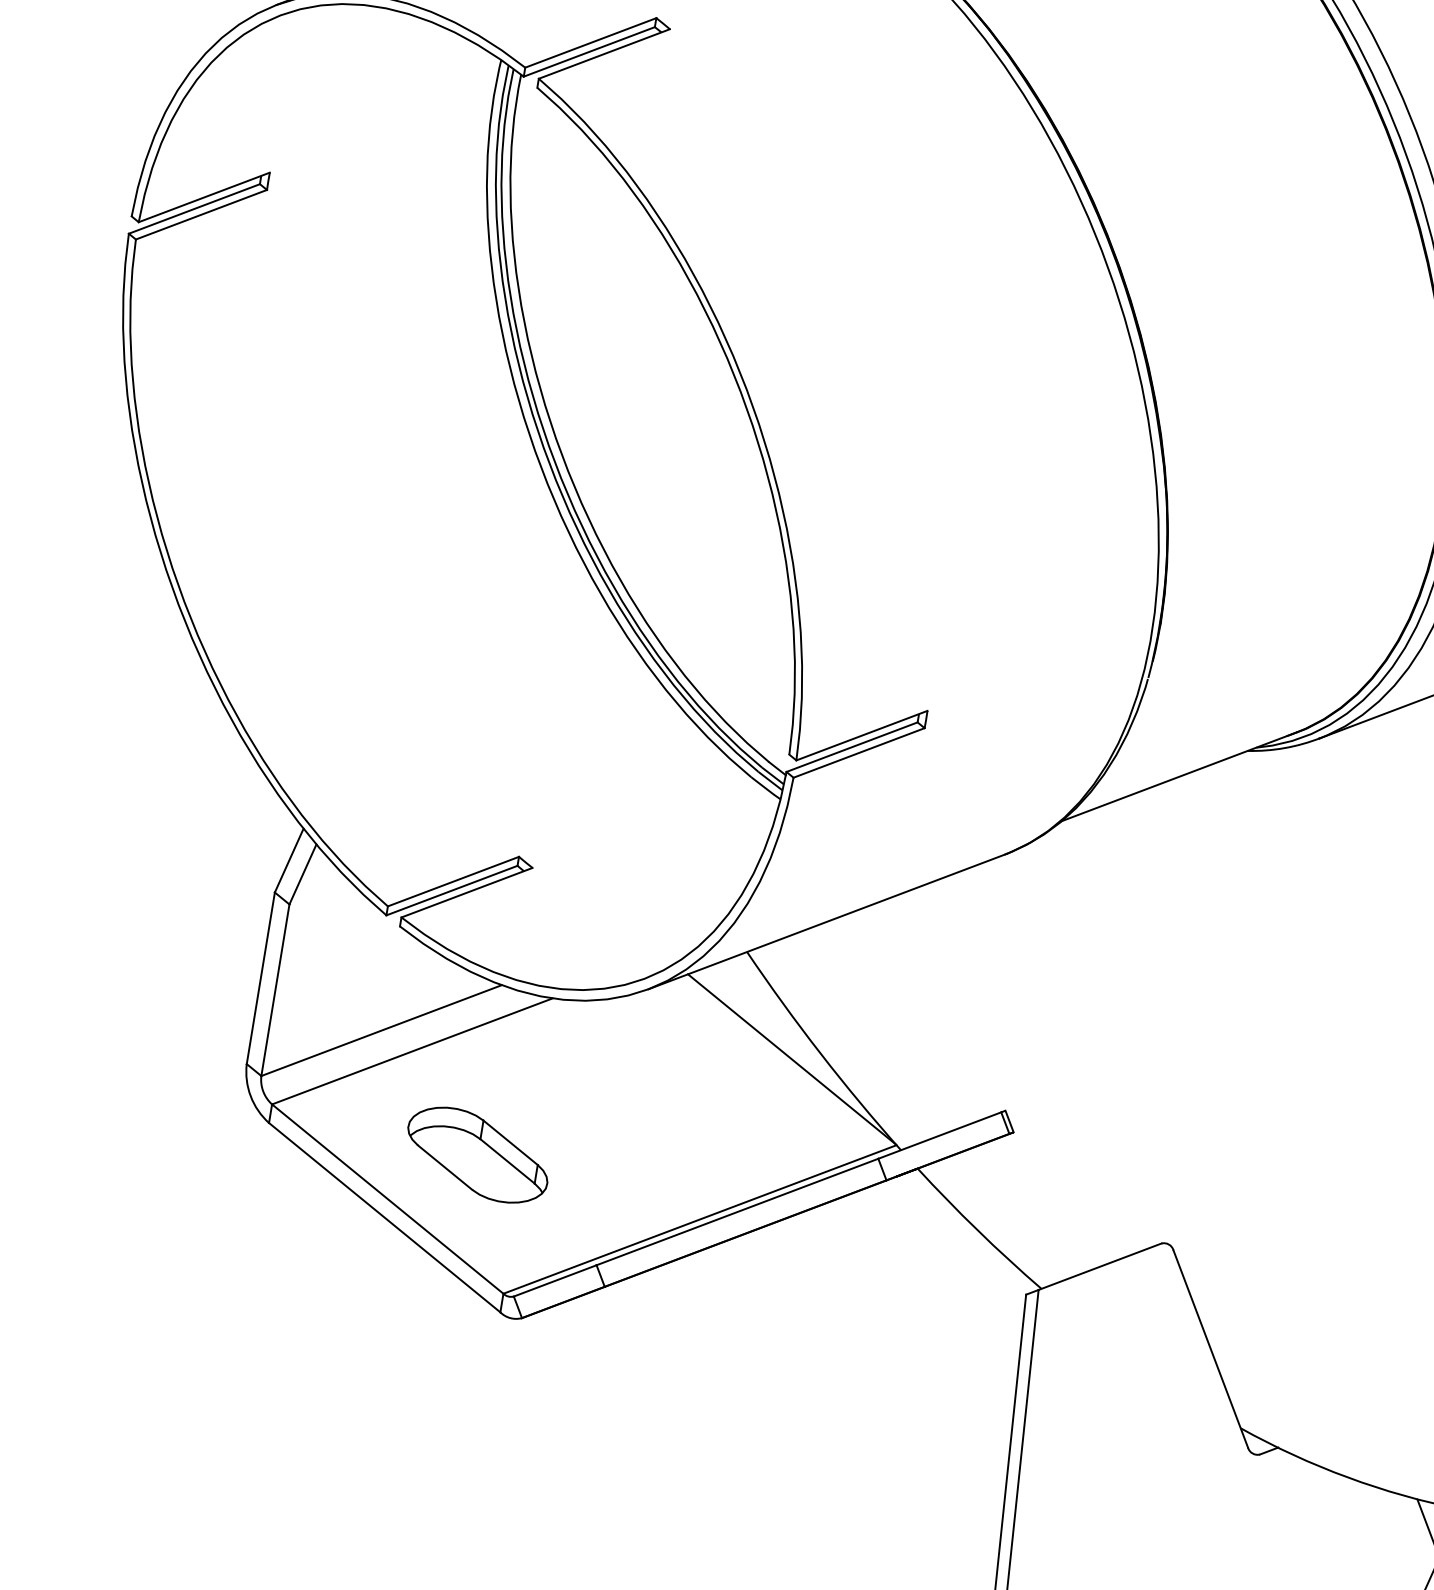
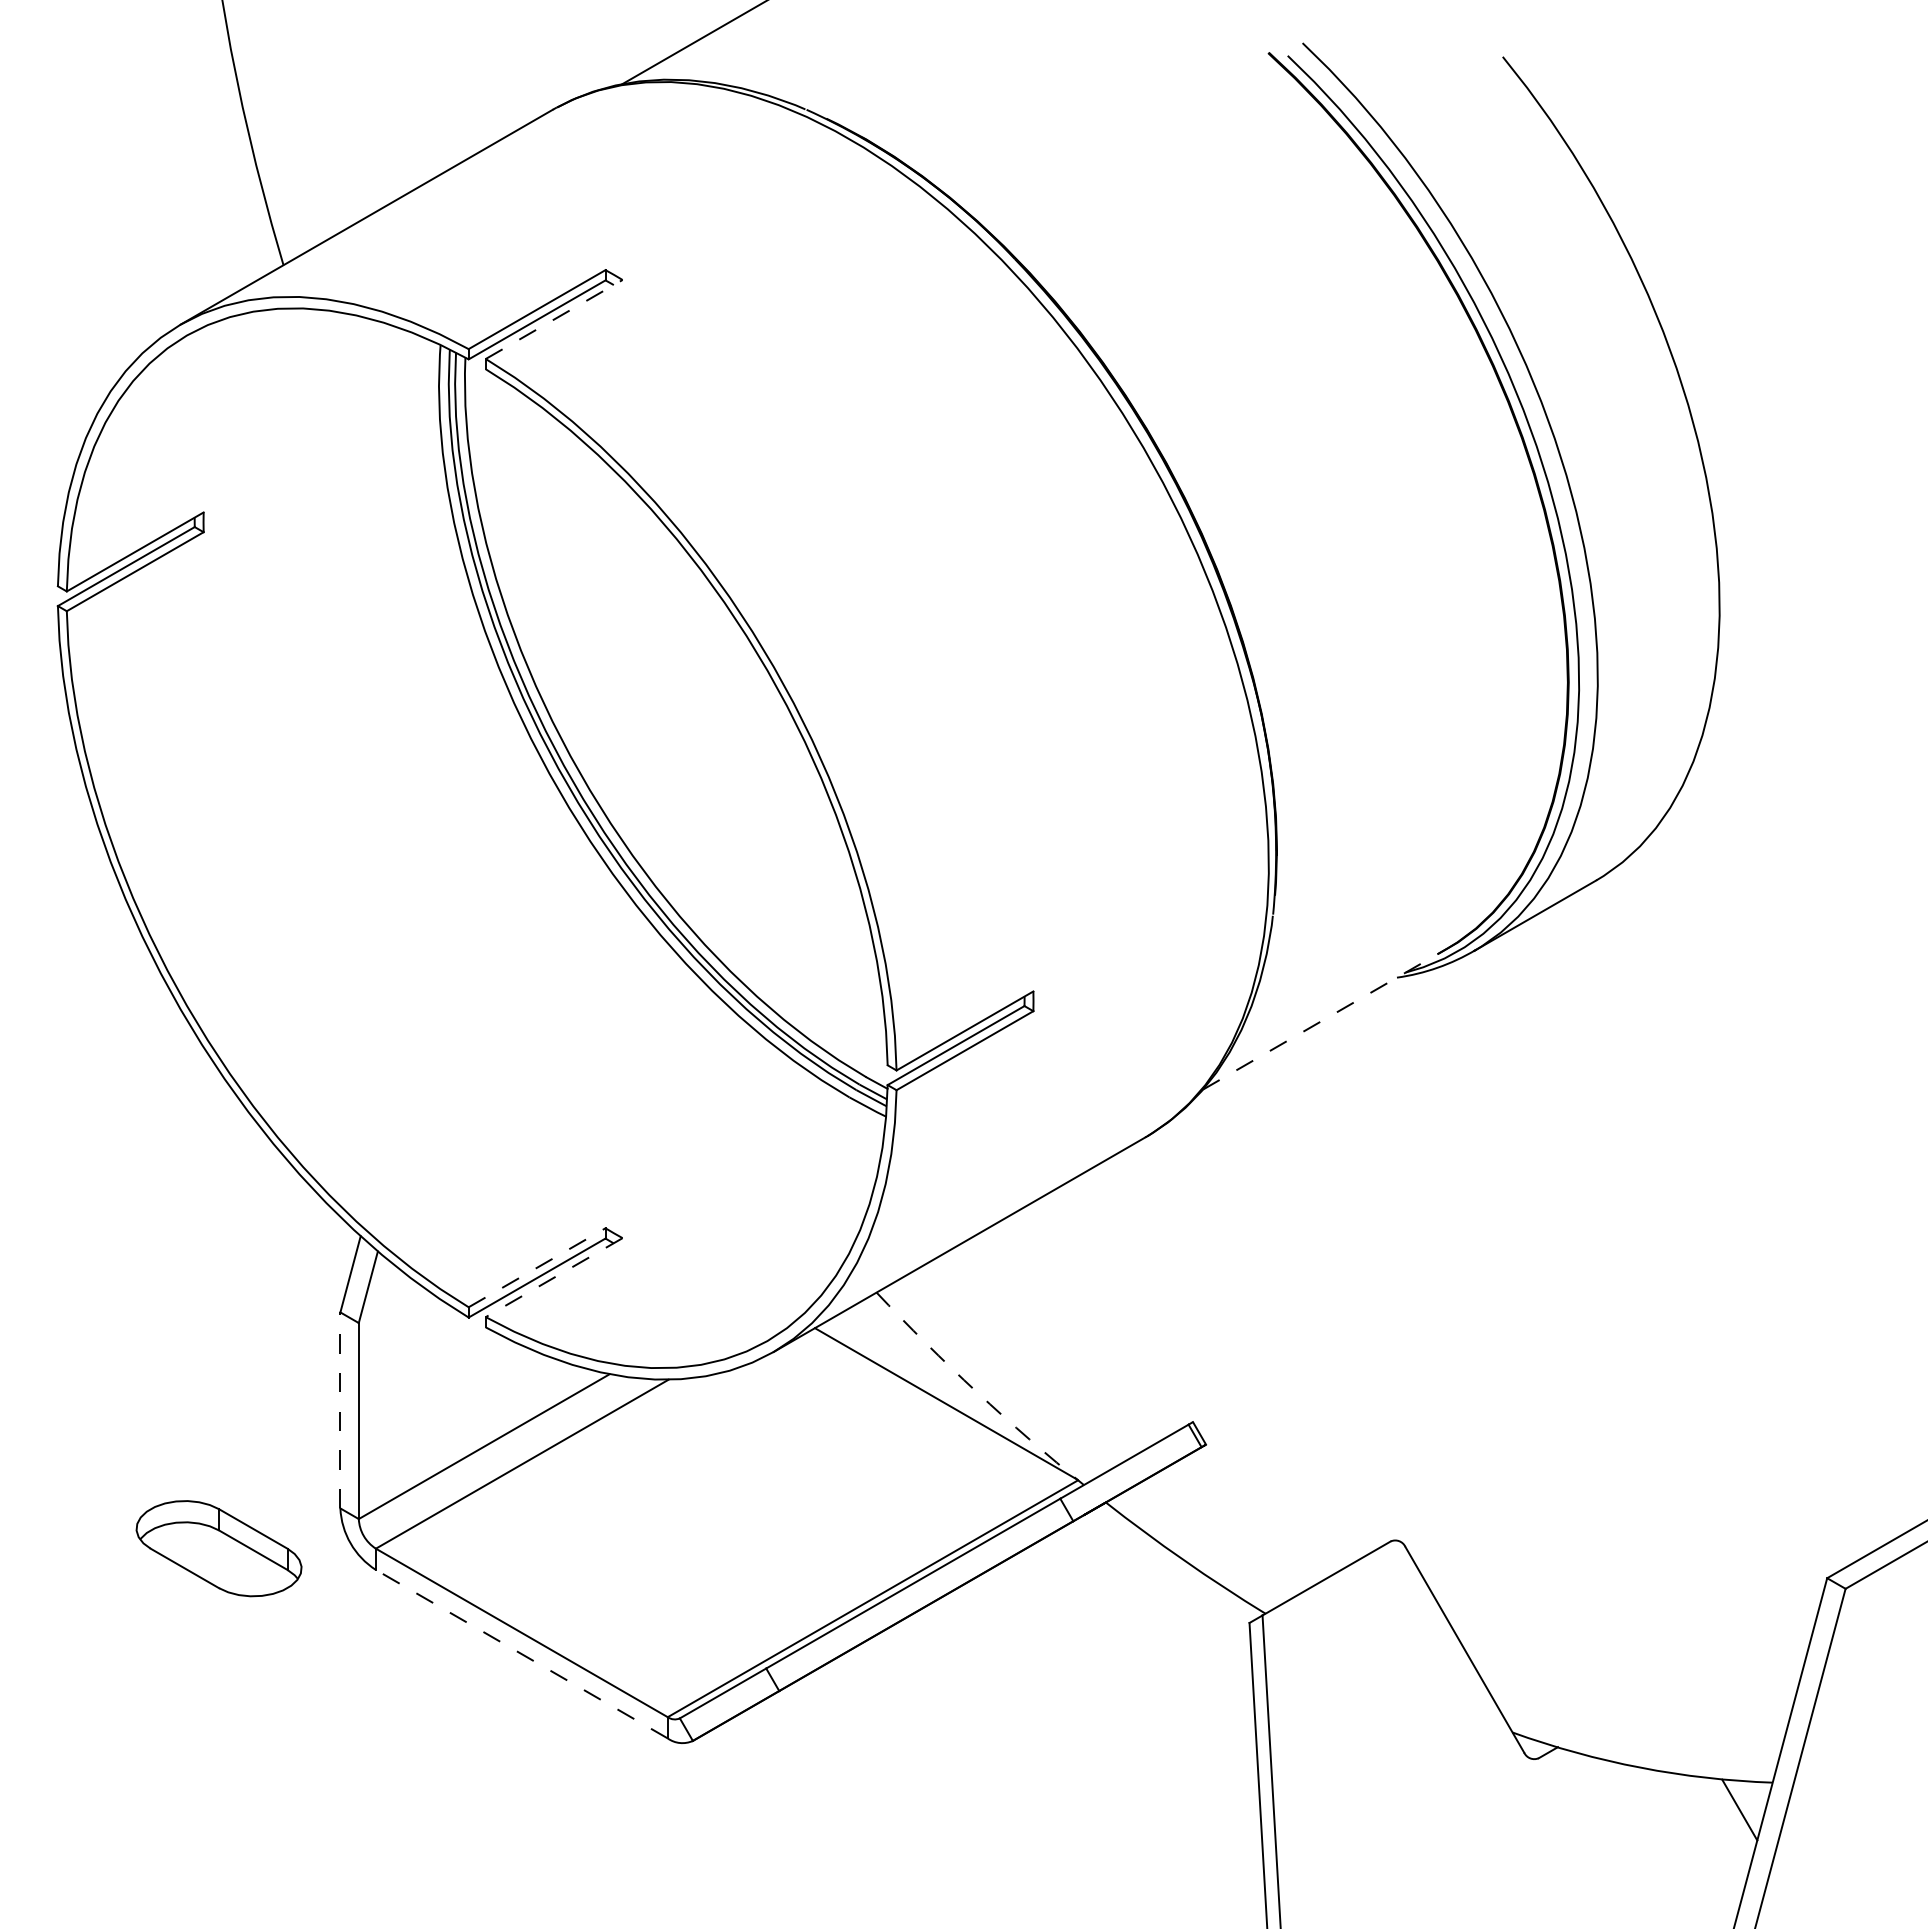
line: (604, 54) -> (554, 319), solid -> dashed
line: (1179, 776) -> (1325, 1018), solid -> dashed
line: (453, 881) -> (537, 1267), solid -> dashed
line: (466, 892) -> (553, 1277), solid -> dashed
line: (261, 977) -> (340, 1409), solid -> dashed
arc: (821, 1053) -> (977, 1392), solid -> dashed
part: (477, 1154) -> (218, 1548), moved
line: (384, 1217) -> (521, 1654), solid -> dashed

